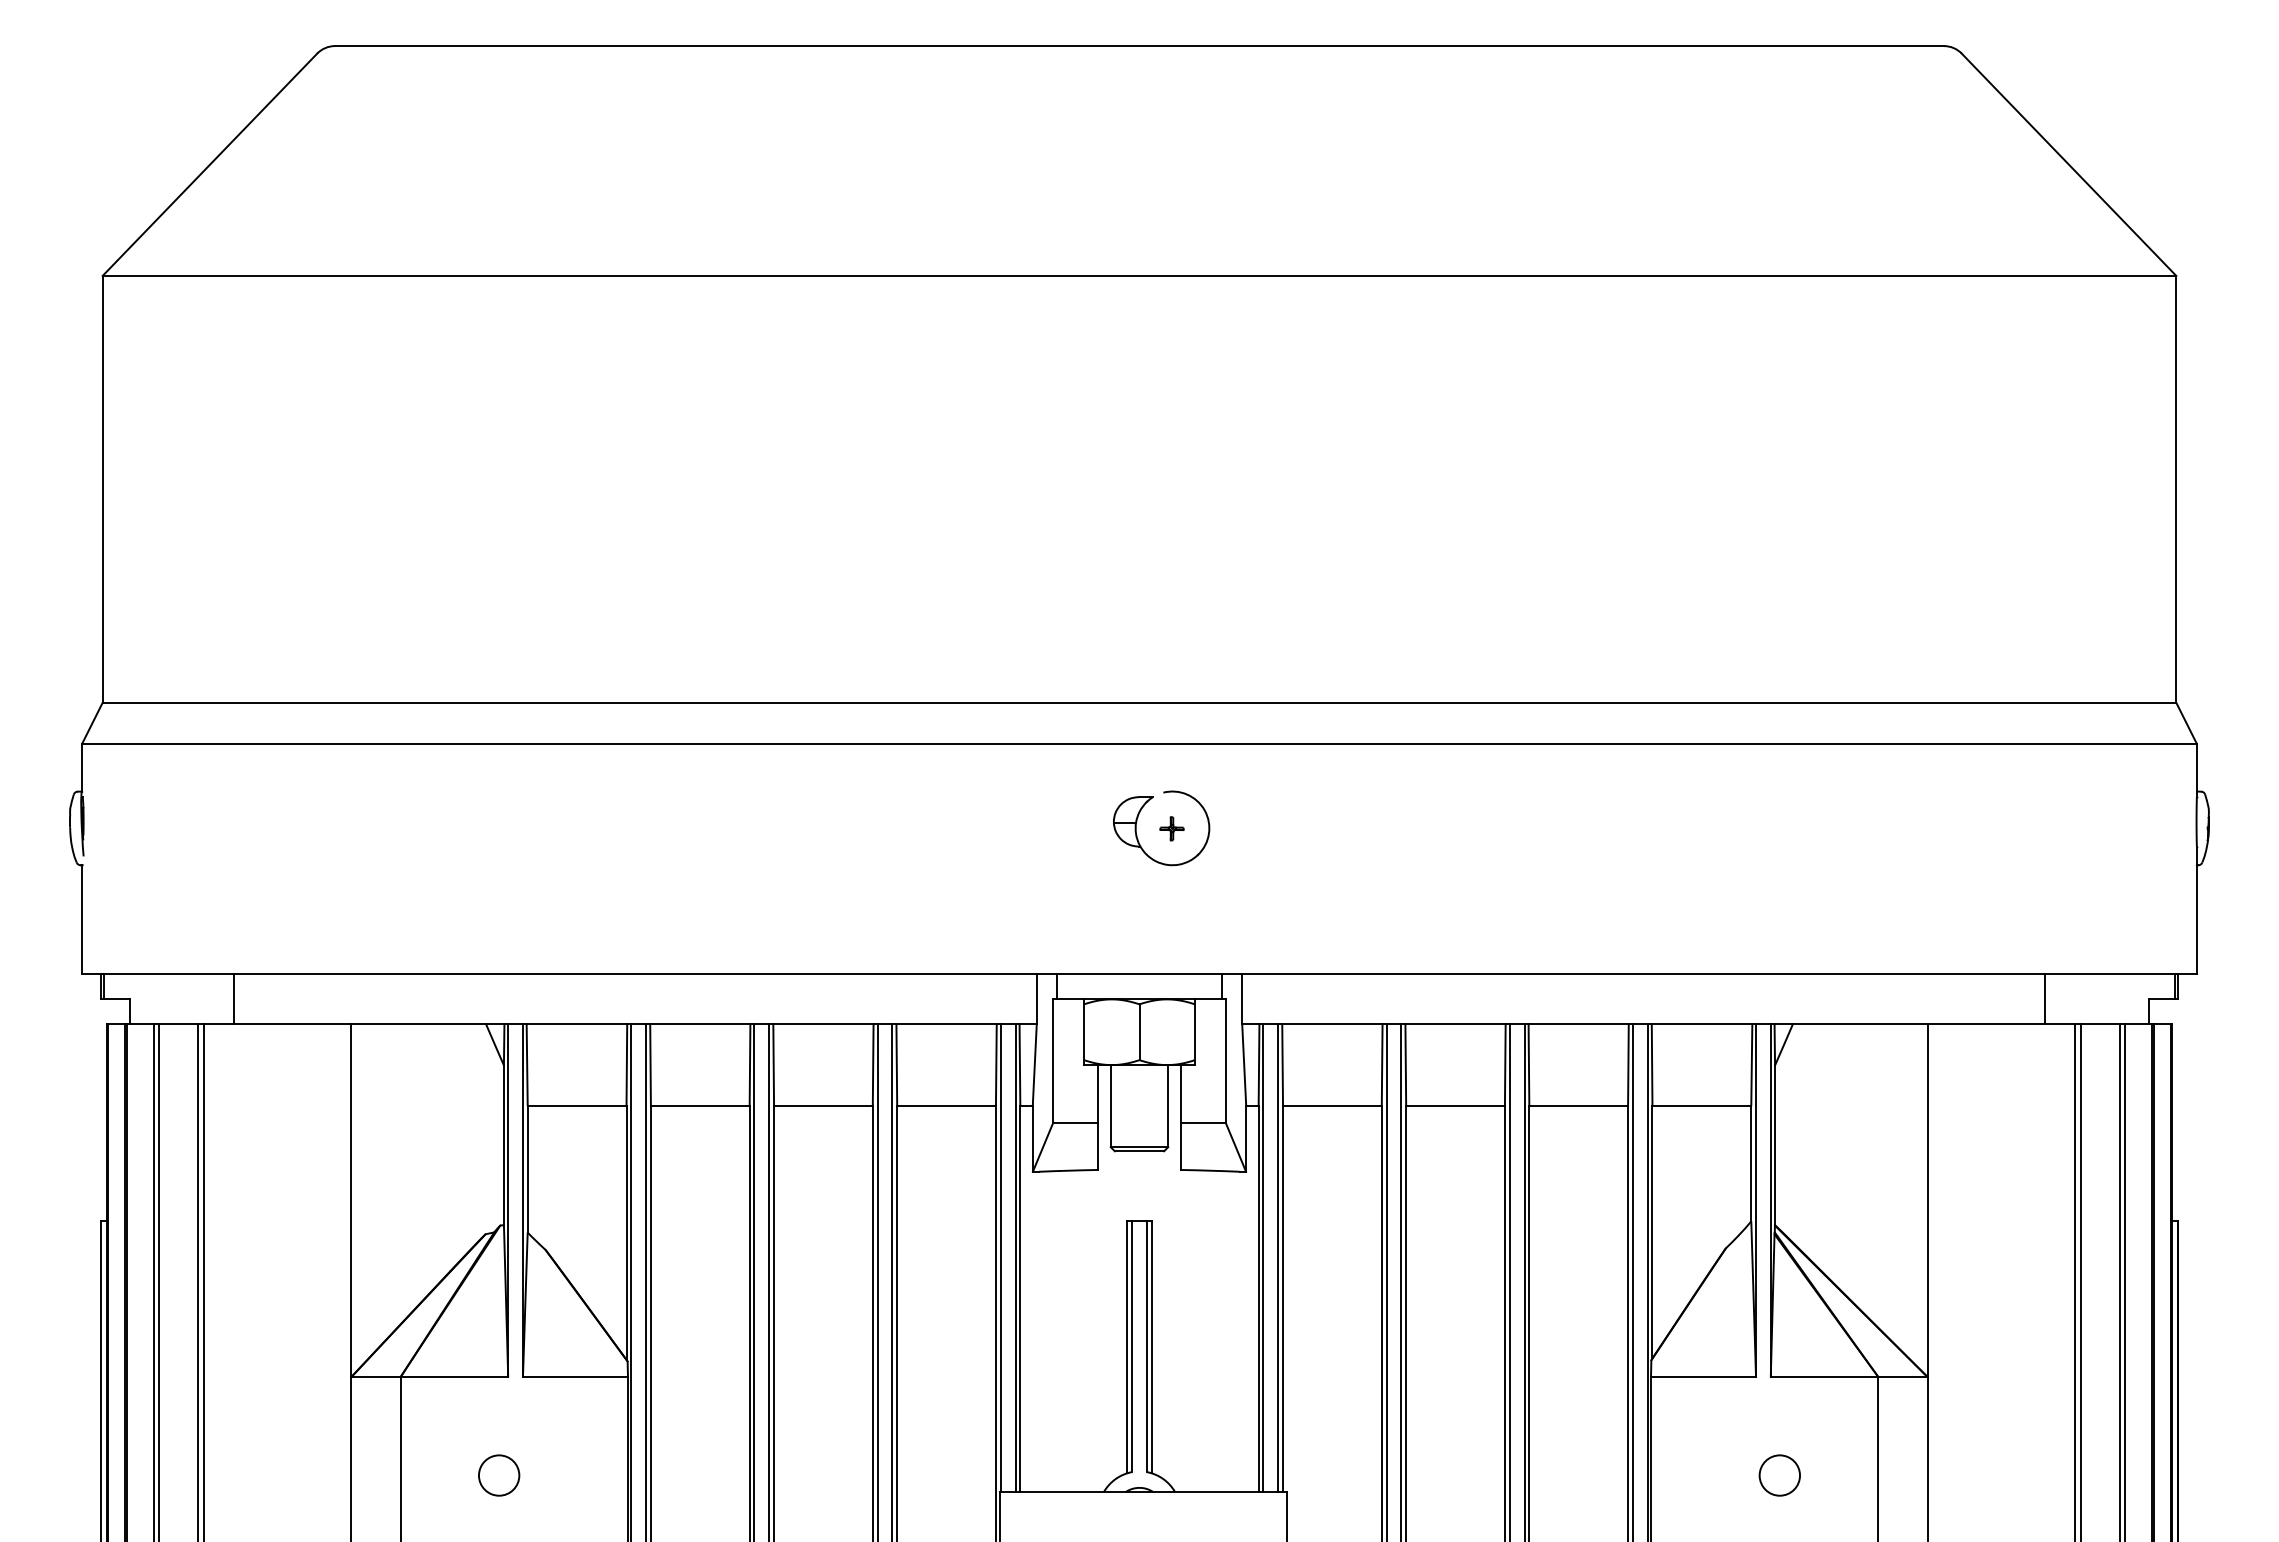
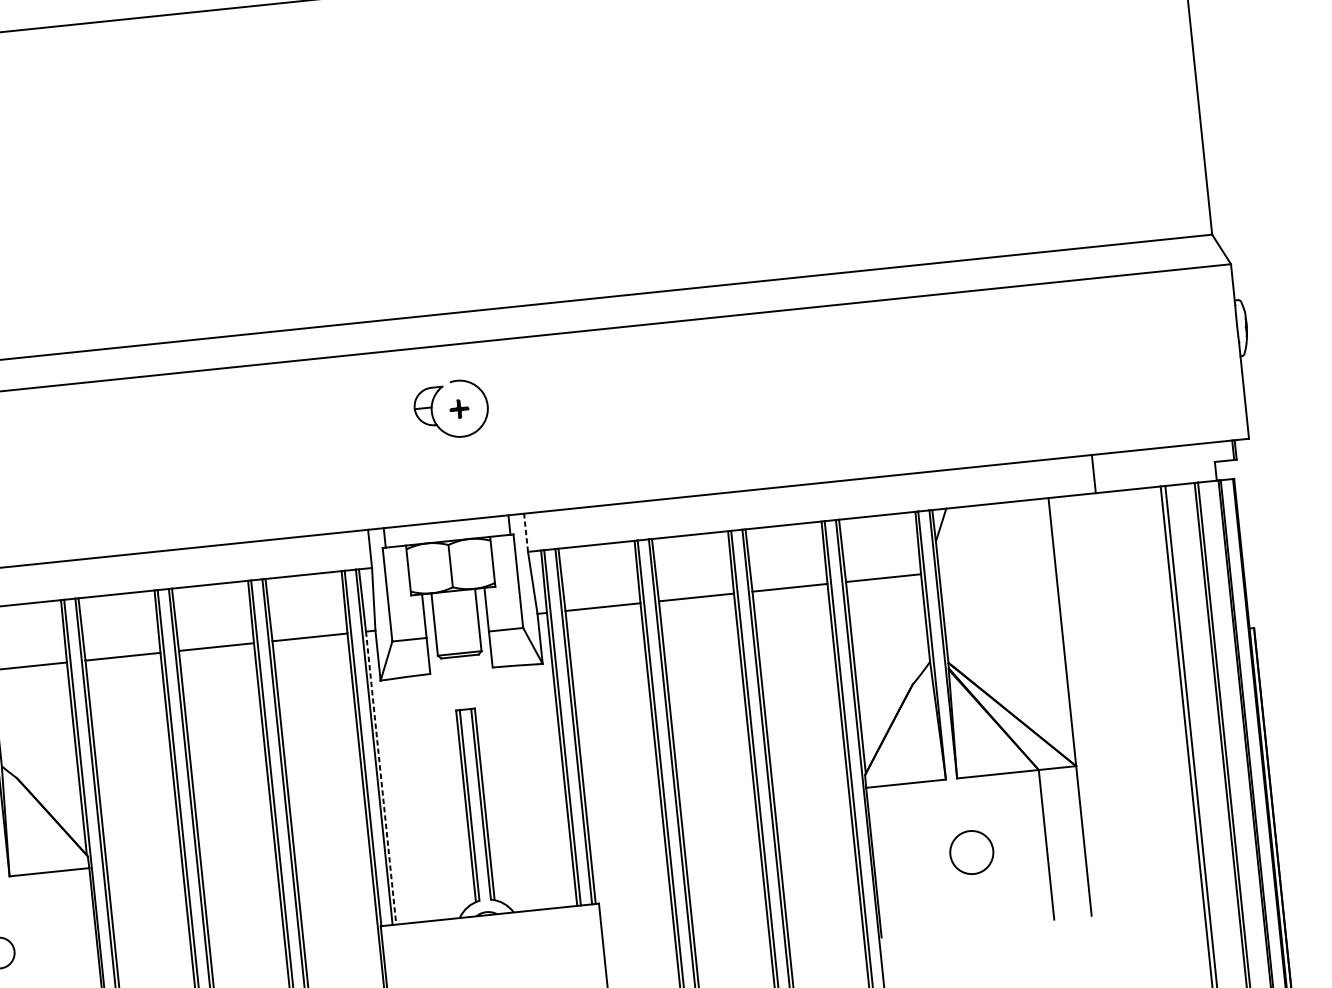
line: (1242, 998) -> (526, 532), solid -> dashed
line: (2044, 998) -> (1093, 473), moved
line: (1020, 1299) -> (381, 778), solid -> dashed
circle: (1779, 1475) -> (971, 852), size x1.4

